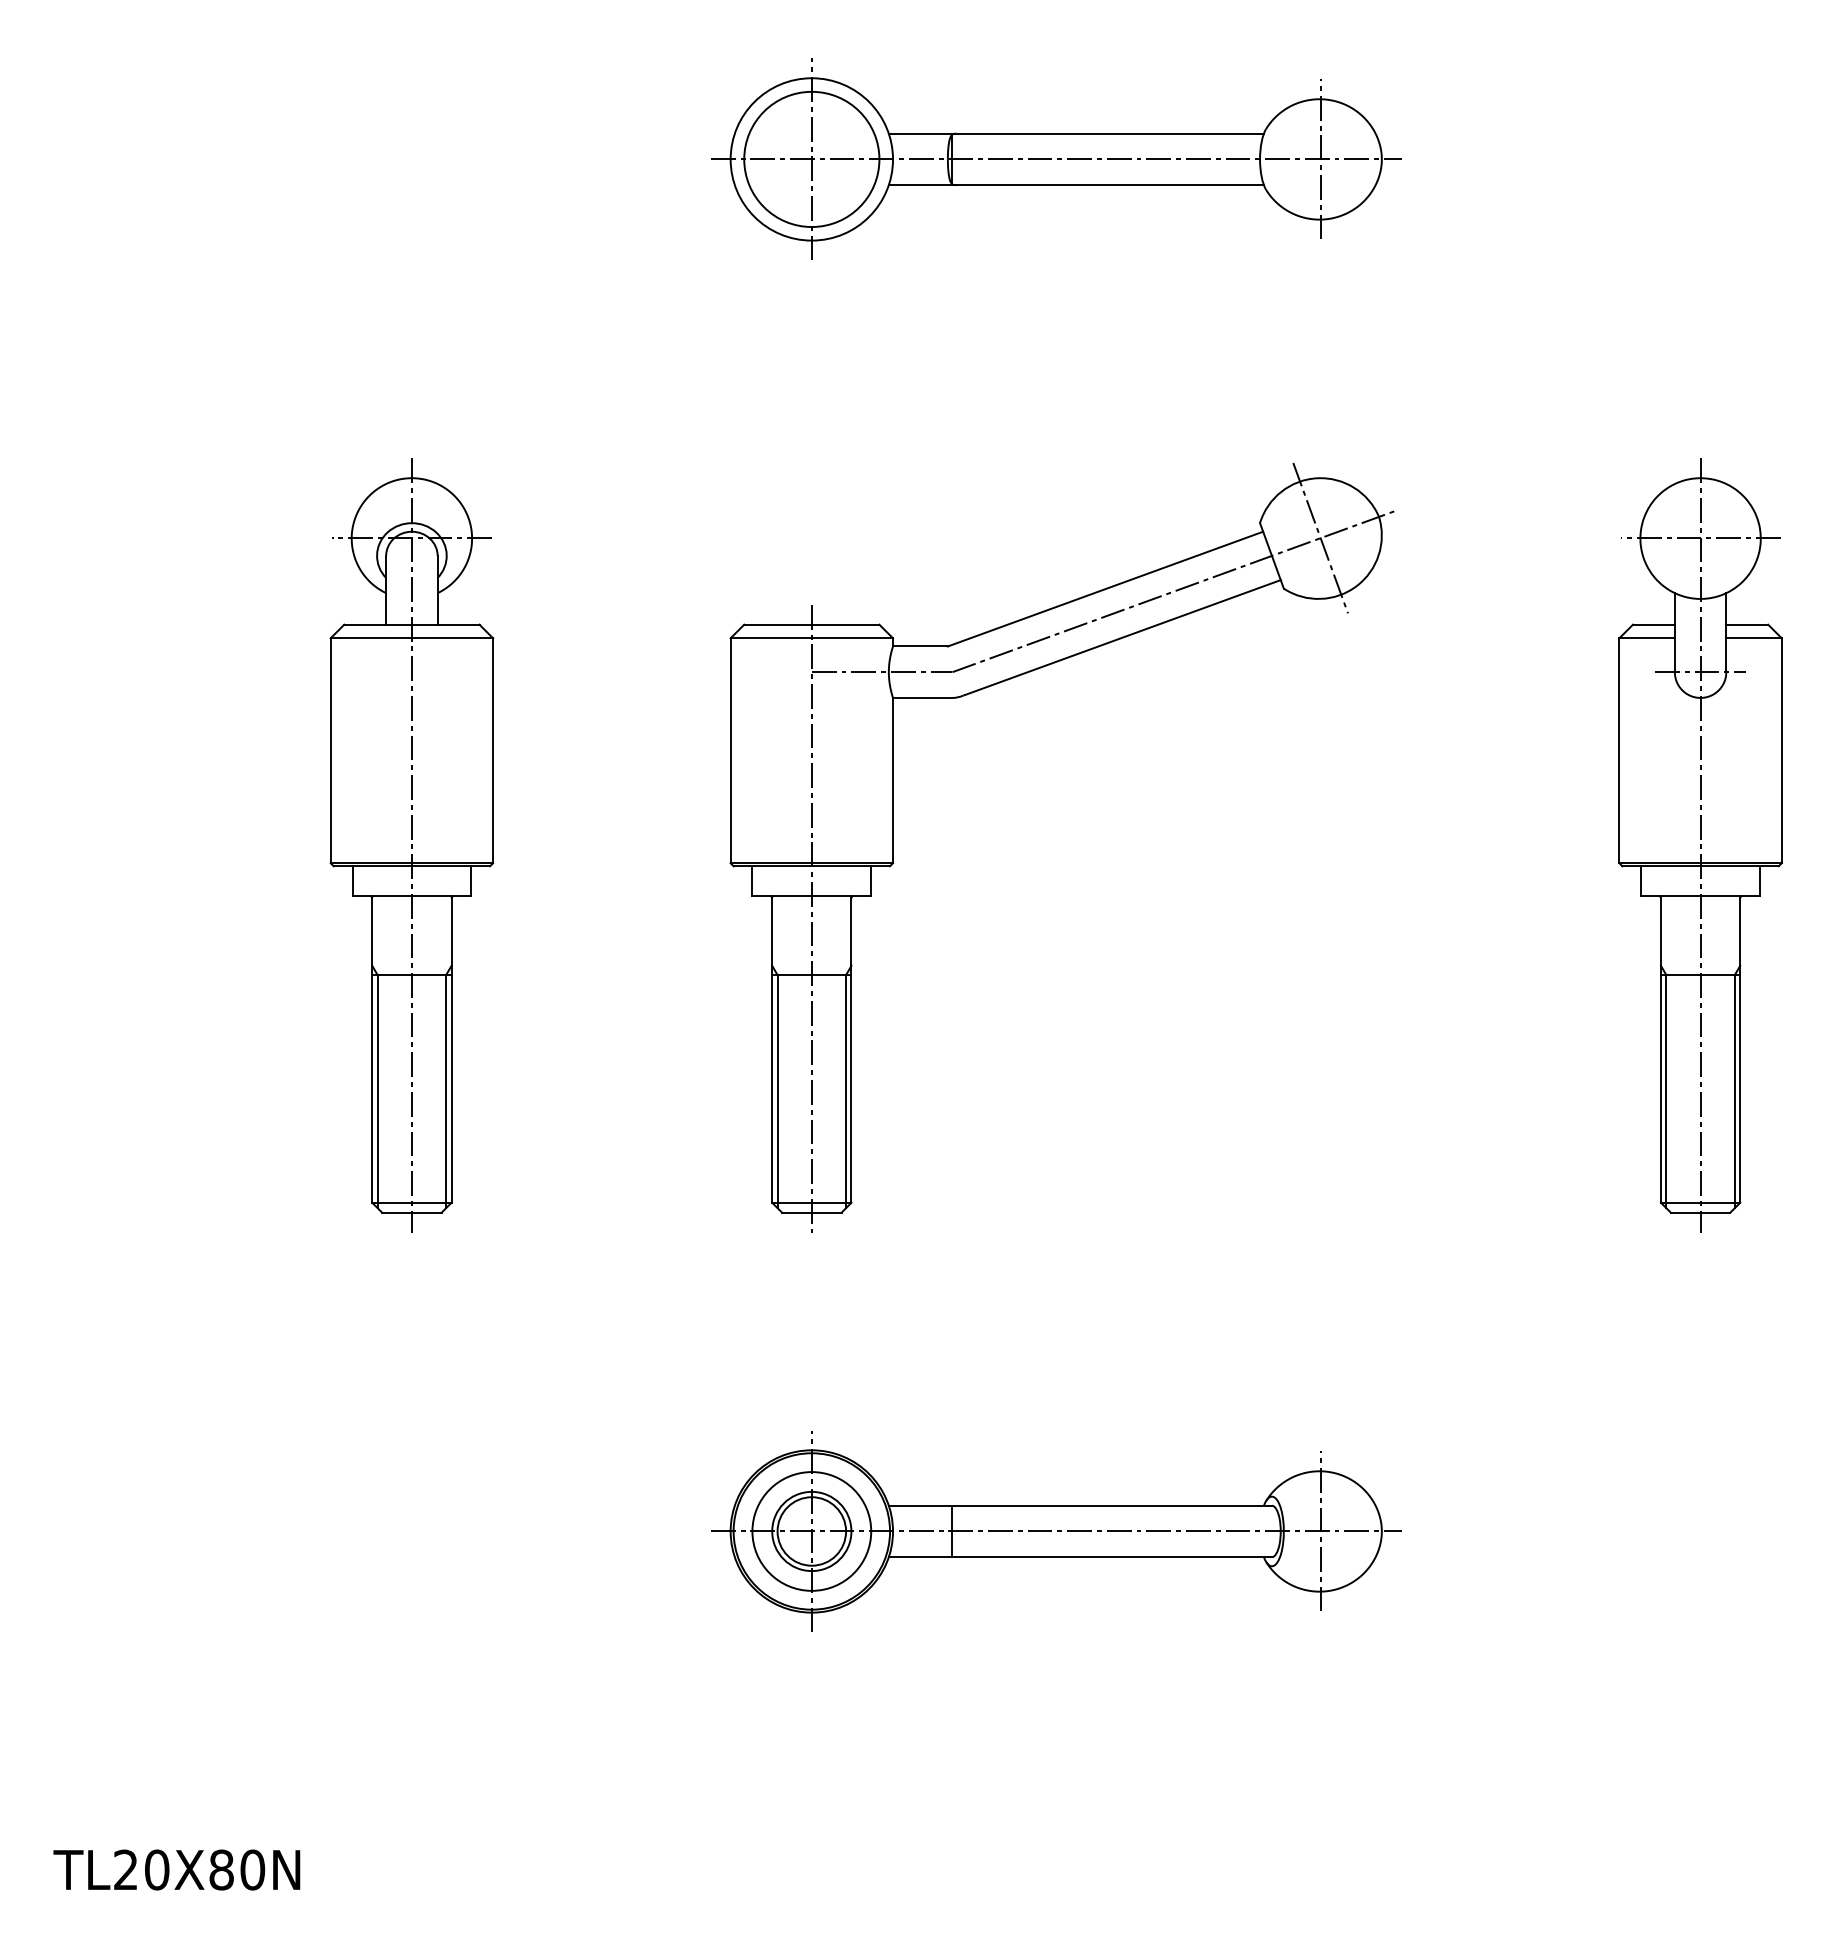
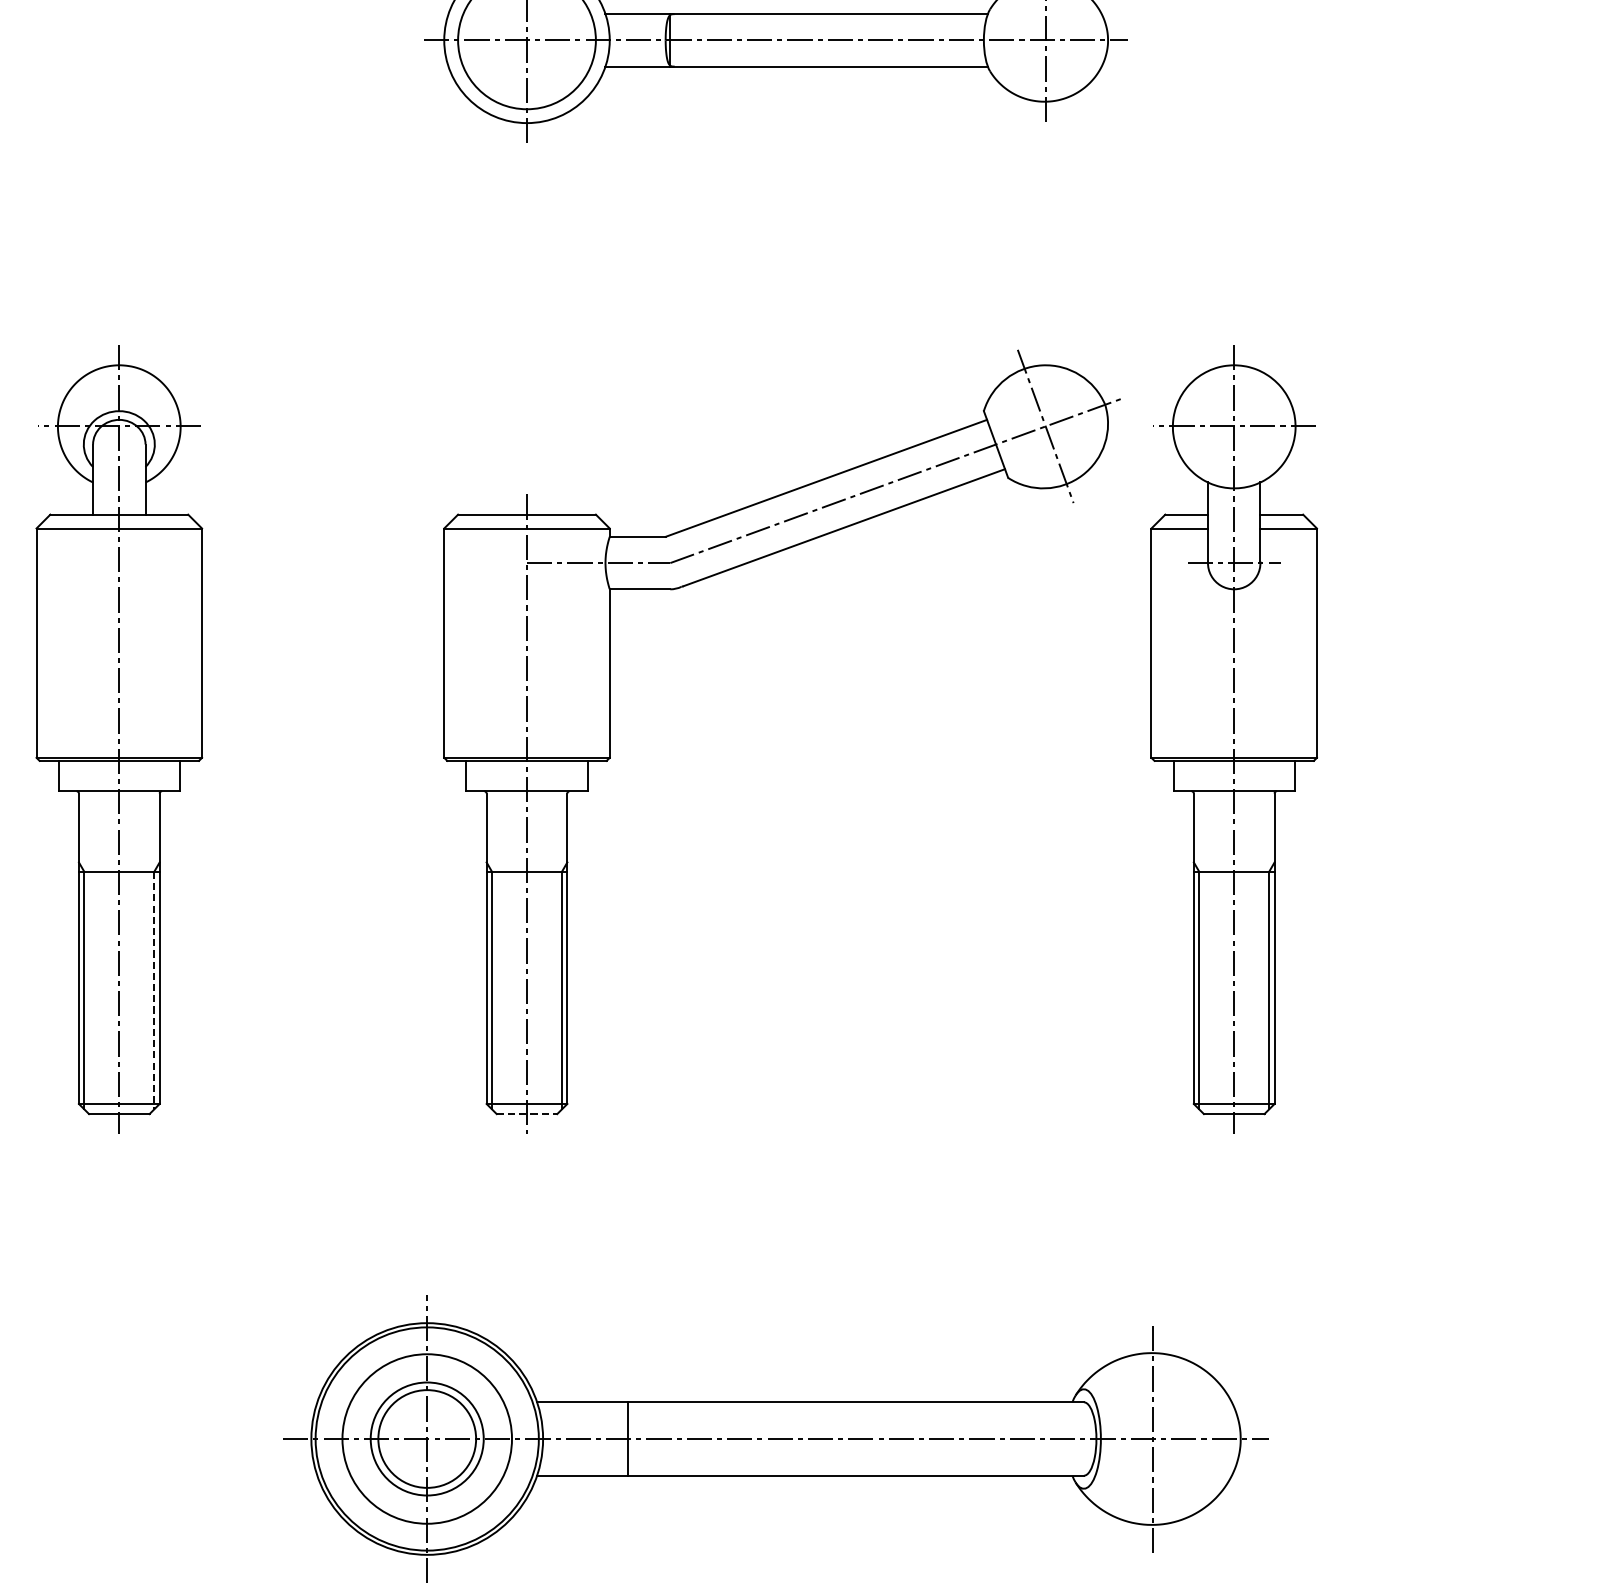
part: (1700, 845) -> (1234, 739), moved
line: (446, 1091) -> (154, 990), solid -> dashed
line: (811, 1212) -> (526, 1113), solid -> dashed
part: (1056, 1531) -> (776, 1439), size x1.4

